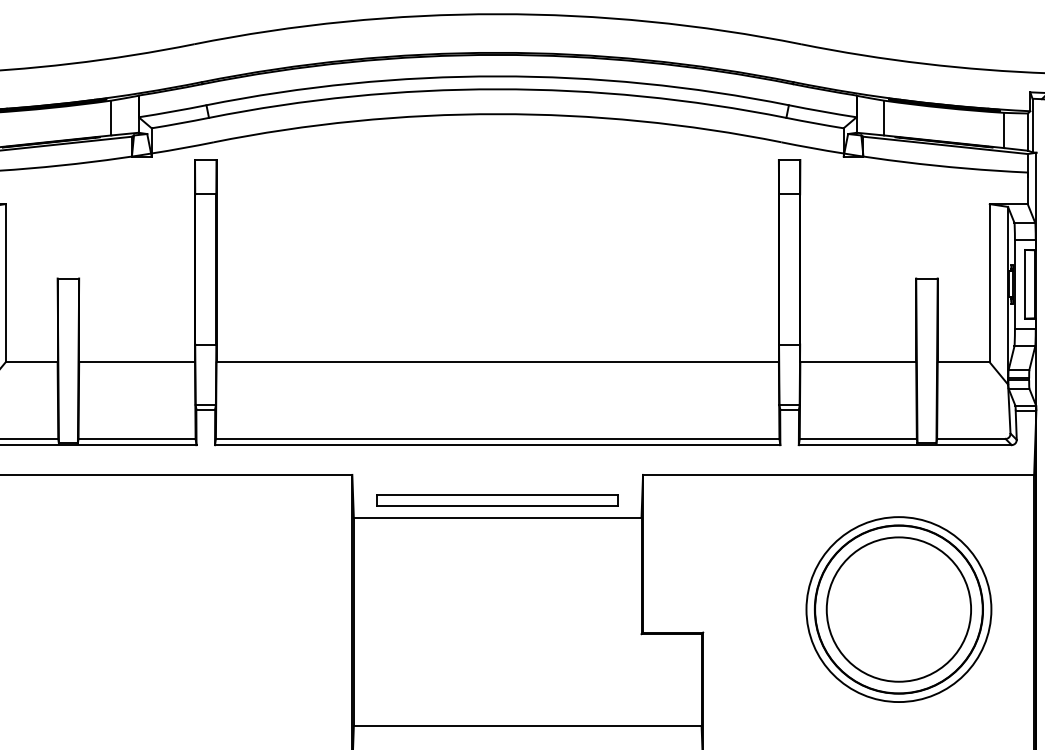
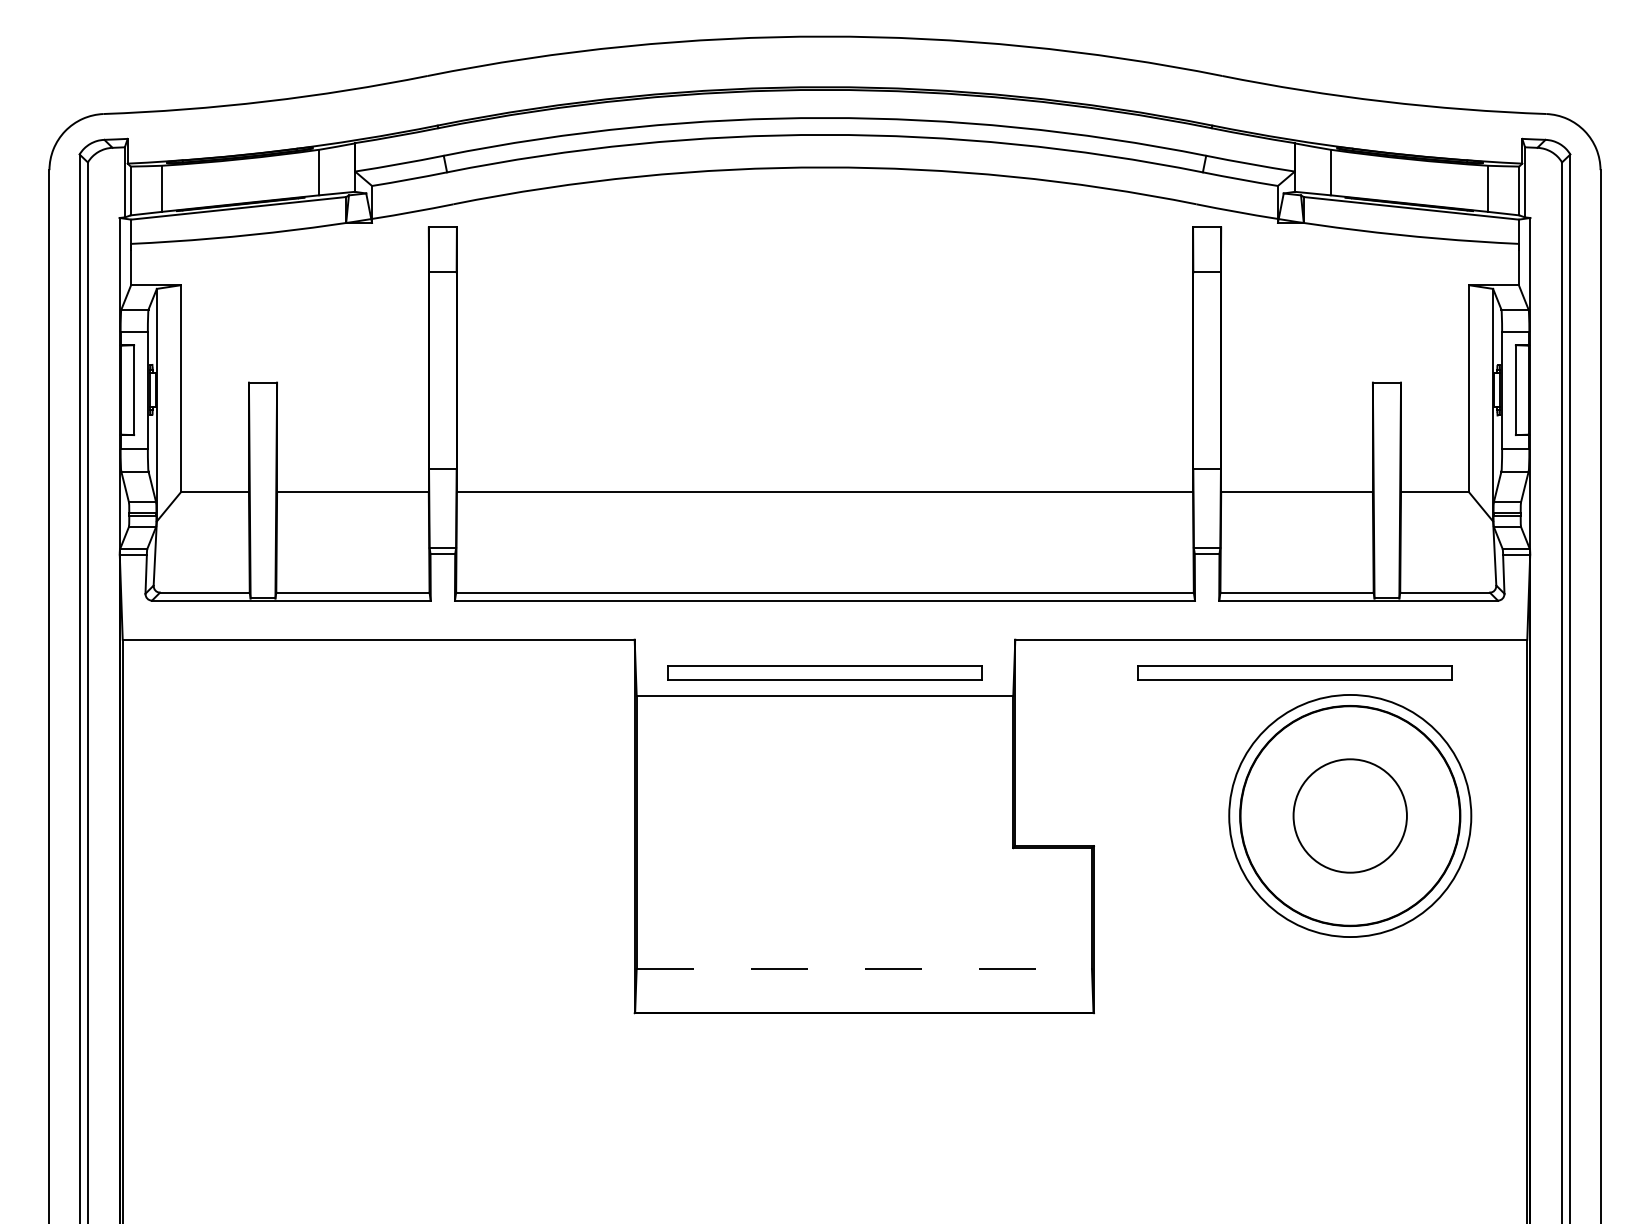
part: (856, 499) -> (1294, 672), added
circle: (898, 609) -> (1349, 815), size x0.6
line: (527, 726) -> (864, 969), solid -> dashed

